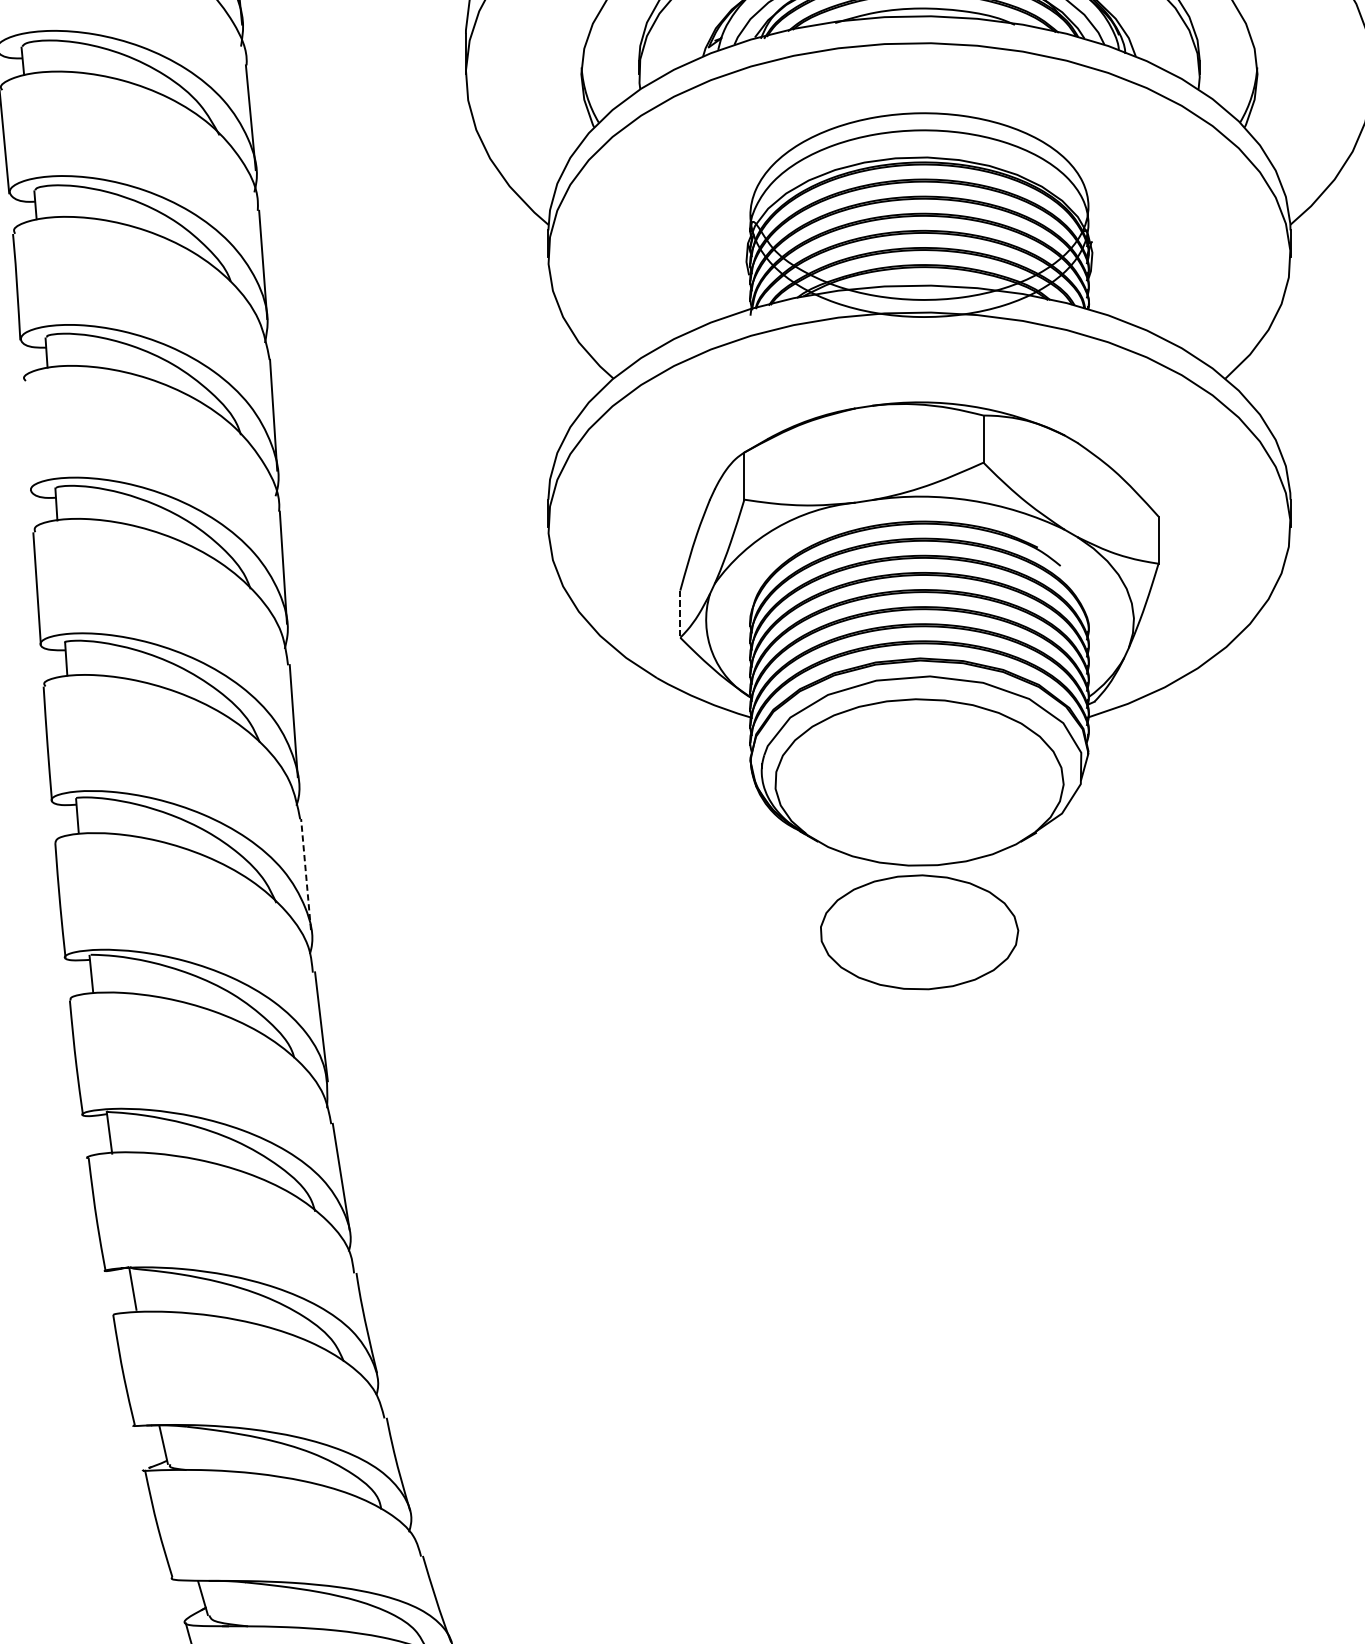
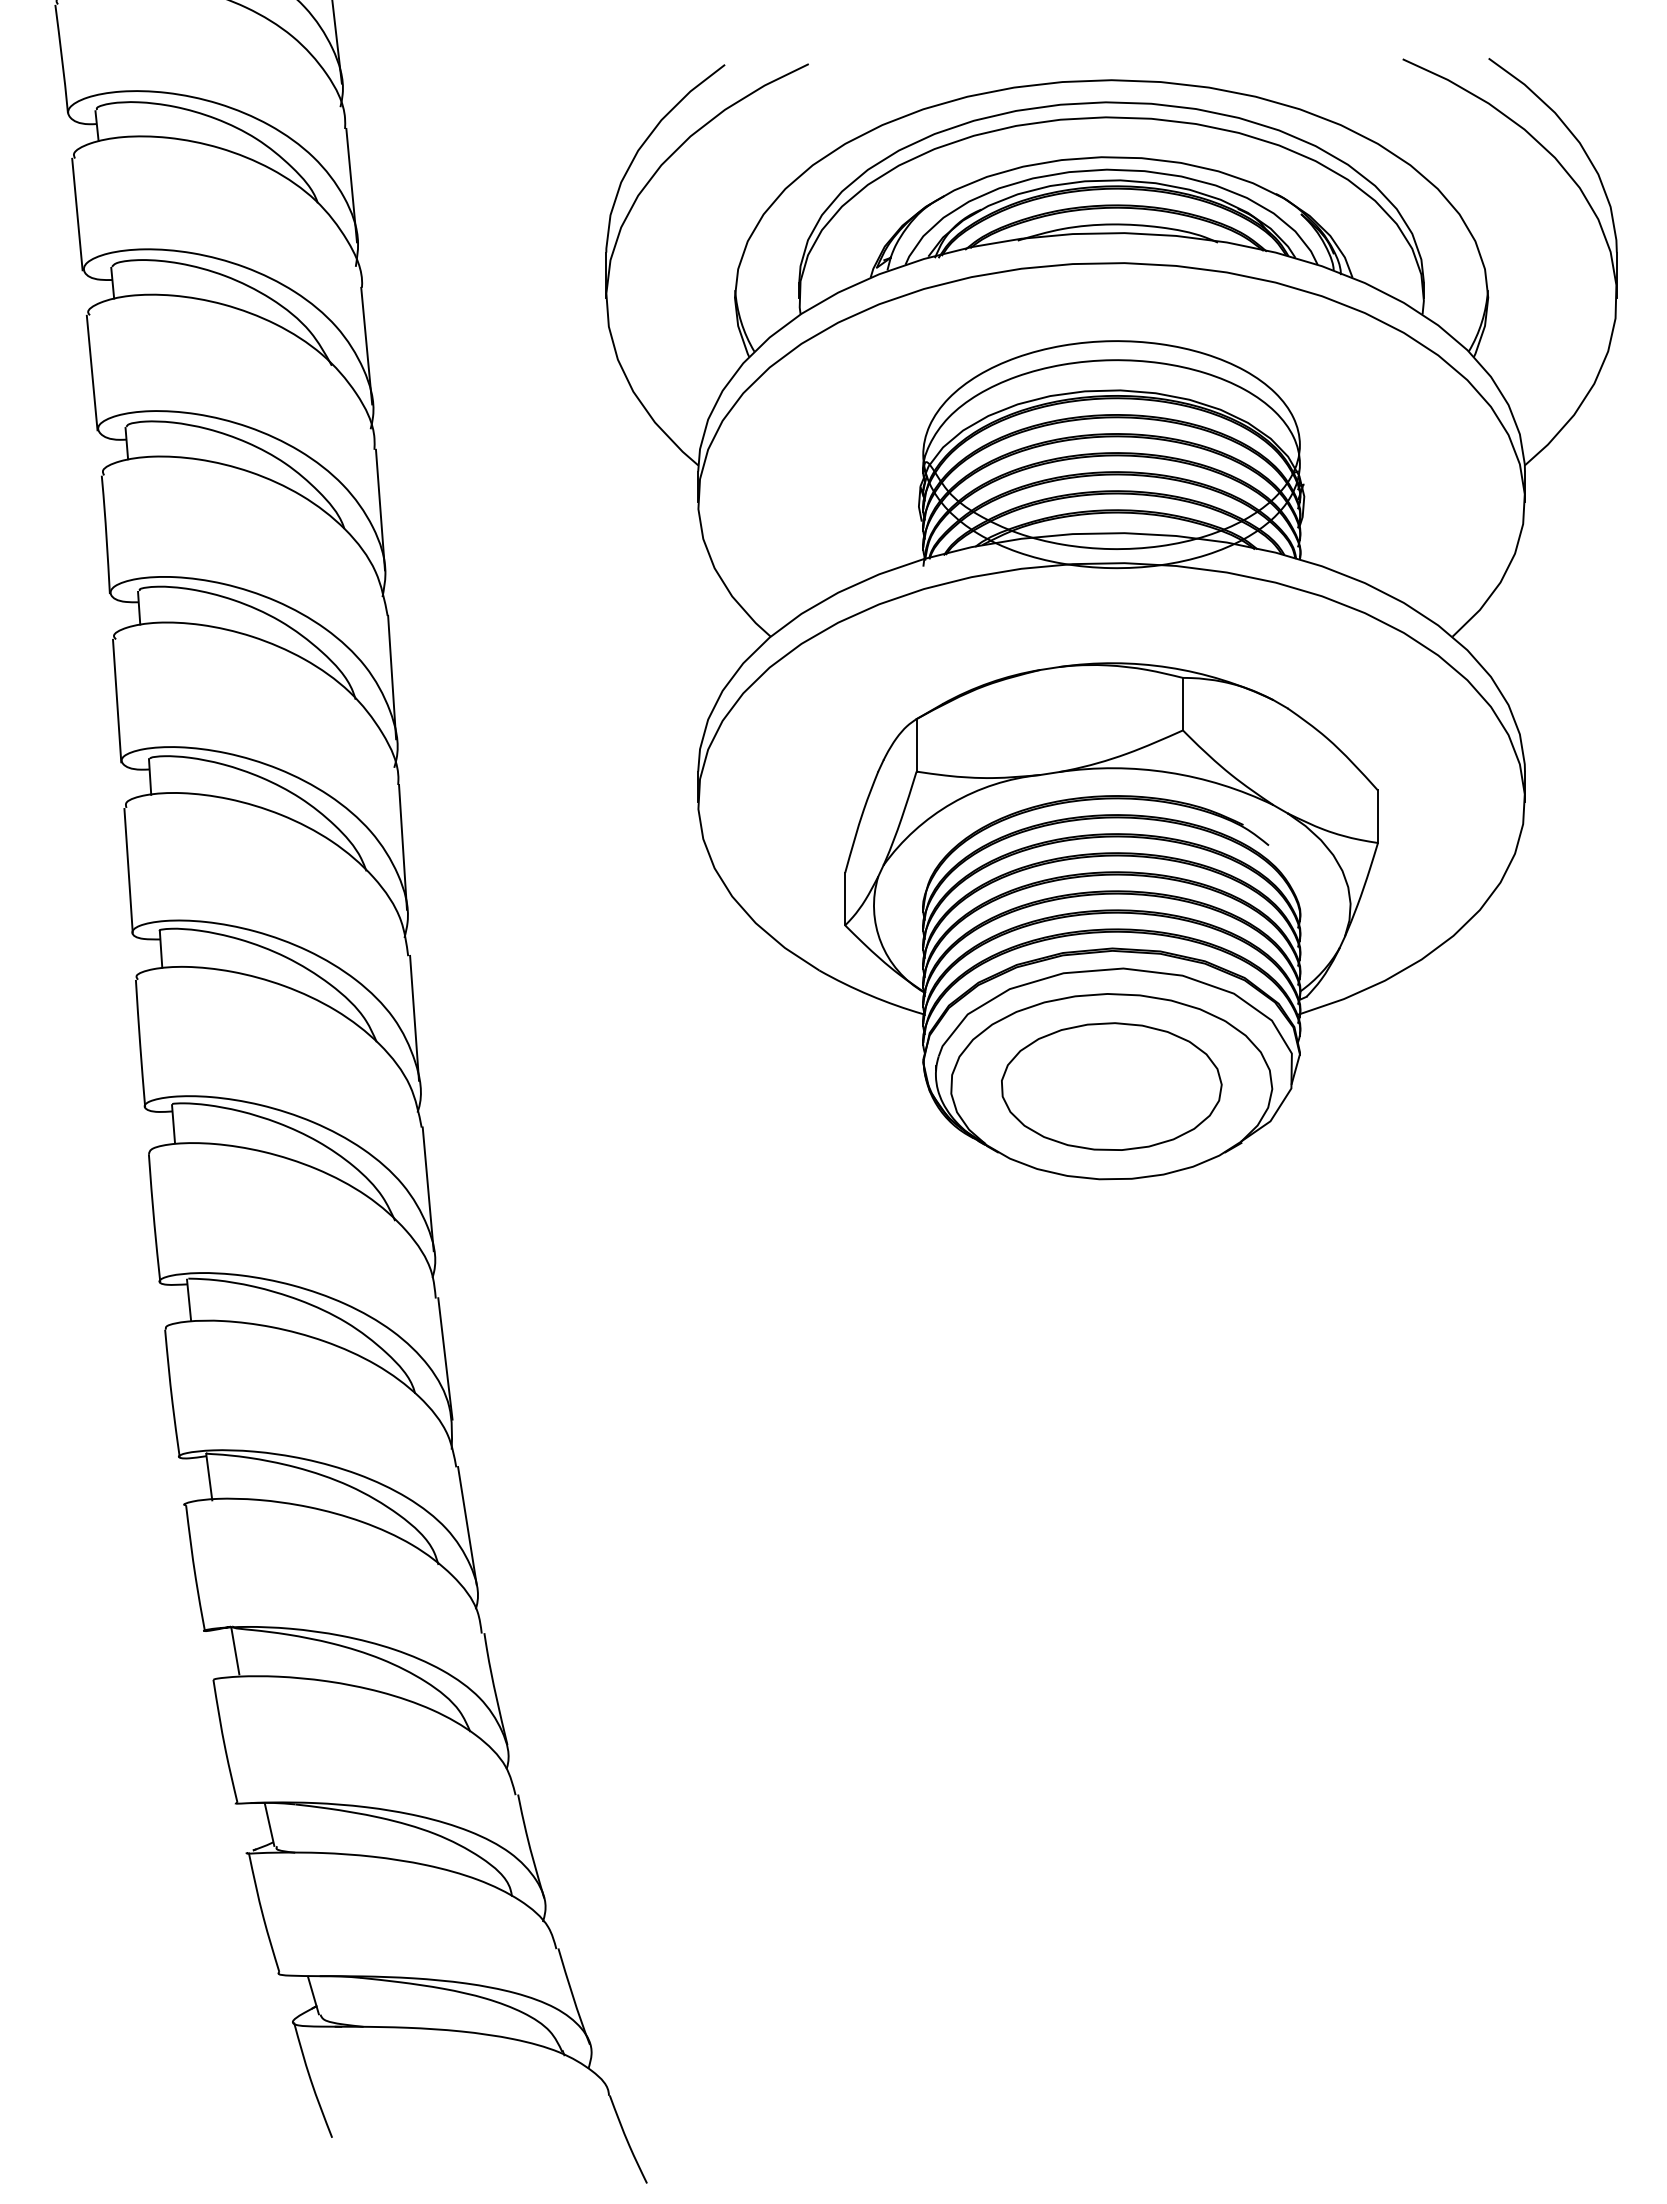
line: (27, 435) -> (117, 700), added
line: (680, 614) -> (845, 899), dashed -> solid
line: (306, 873) -> (428, 1188), dashed -> solid
part: (919, 932) -> (1111, 1086), moved

